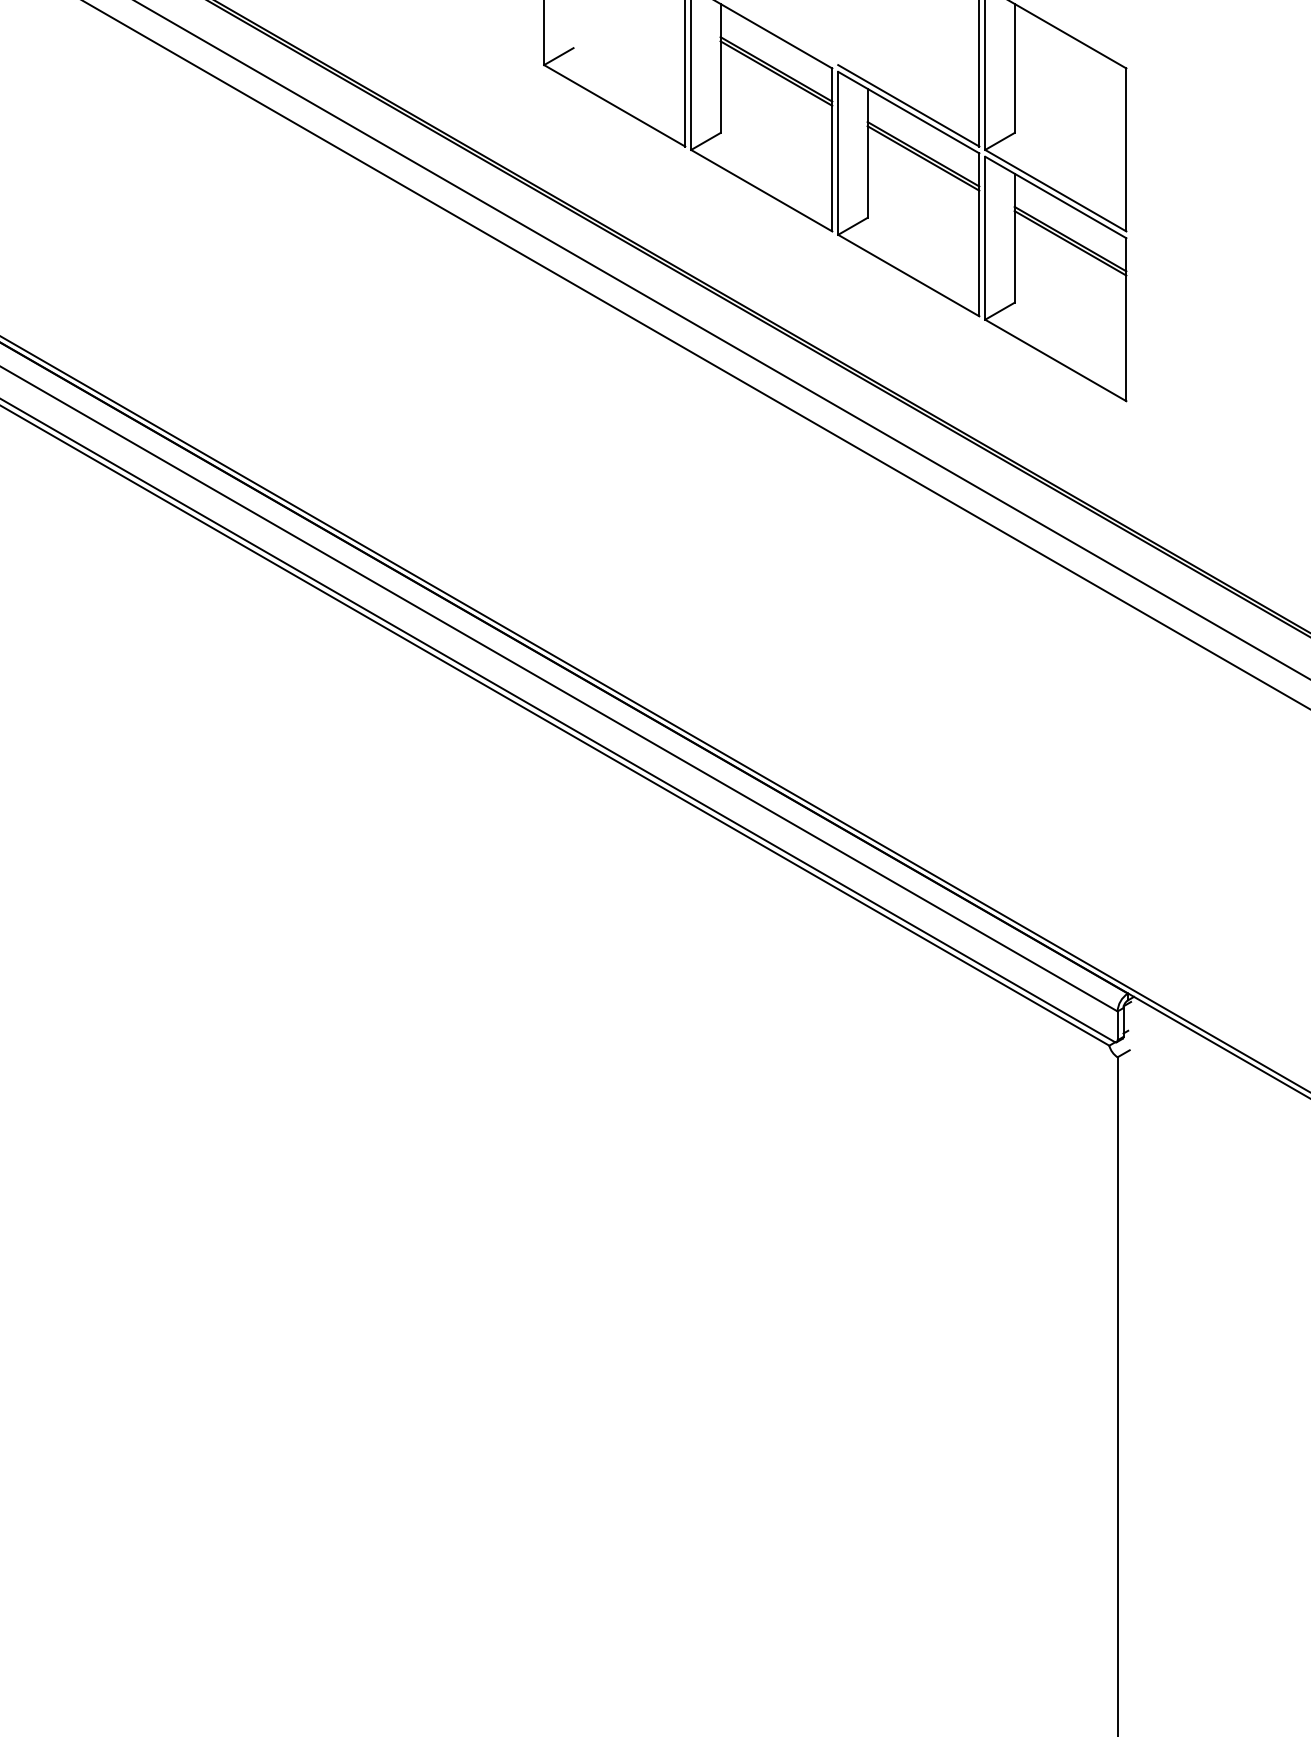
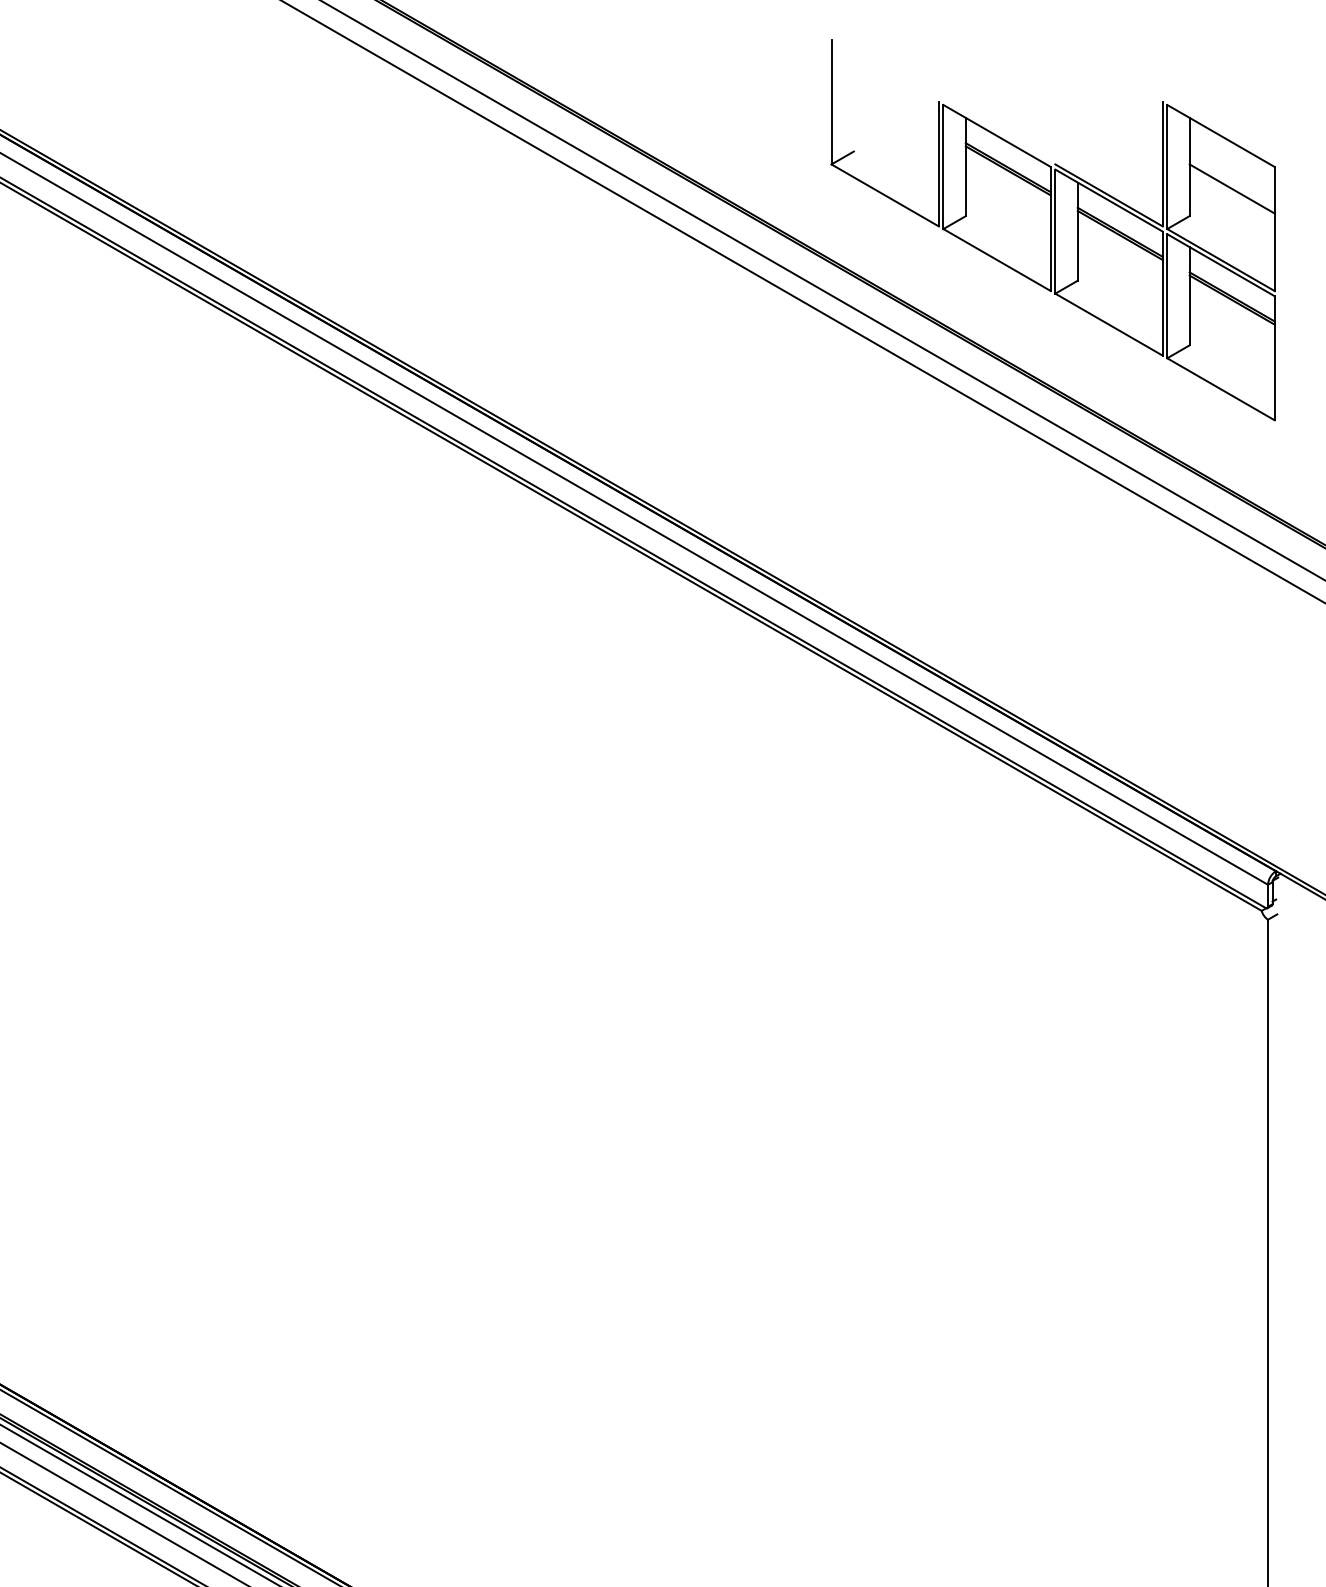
line: (1069, 96) -> (1231, 188), added

